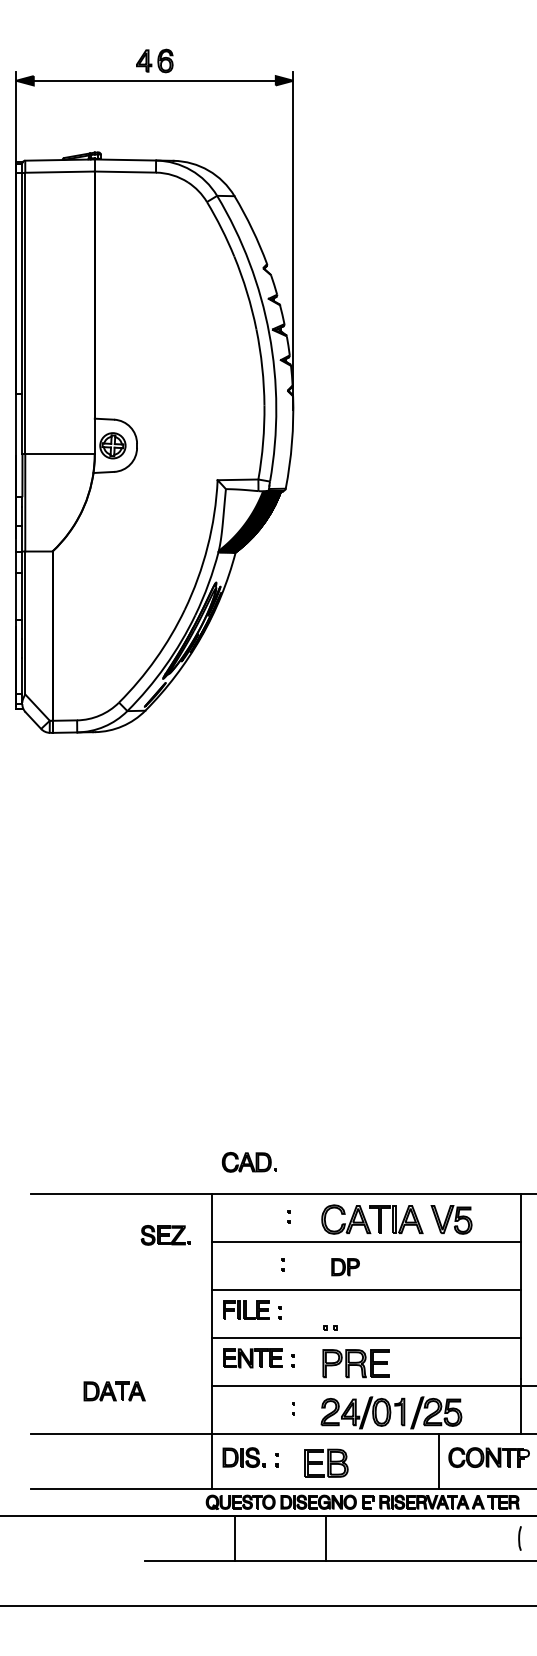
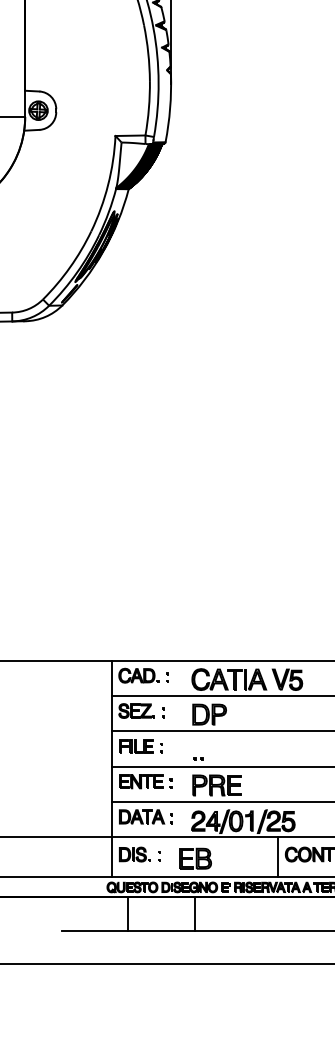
part: (248, 1162) -> (138, 675), moved
part: (165, 1235) -> (136, 711), moved
part: (345, 1266) -> (209, 714), size x1.67
part: (114, 1391) -> (141, 817), moved

